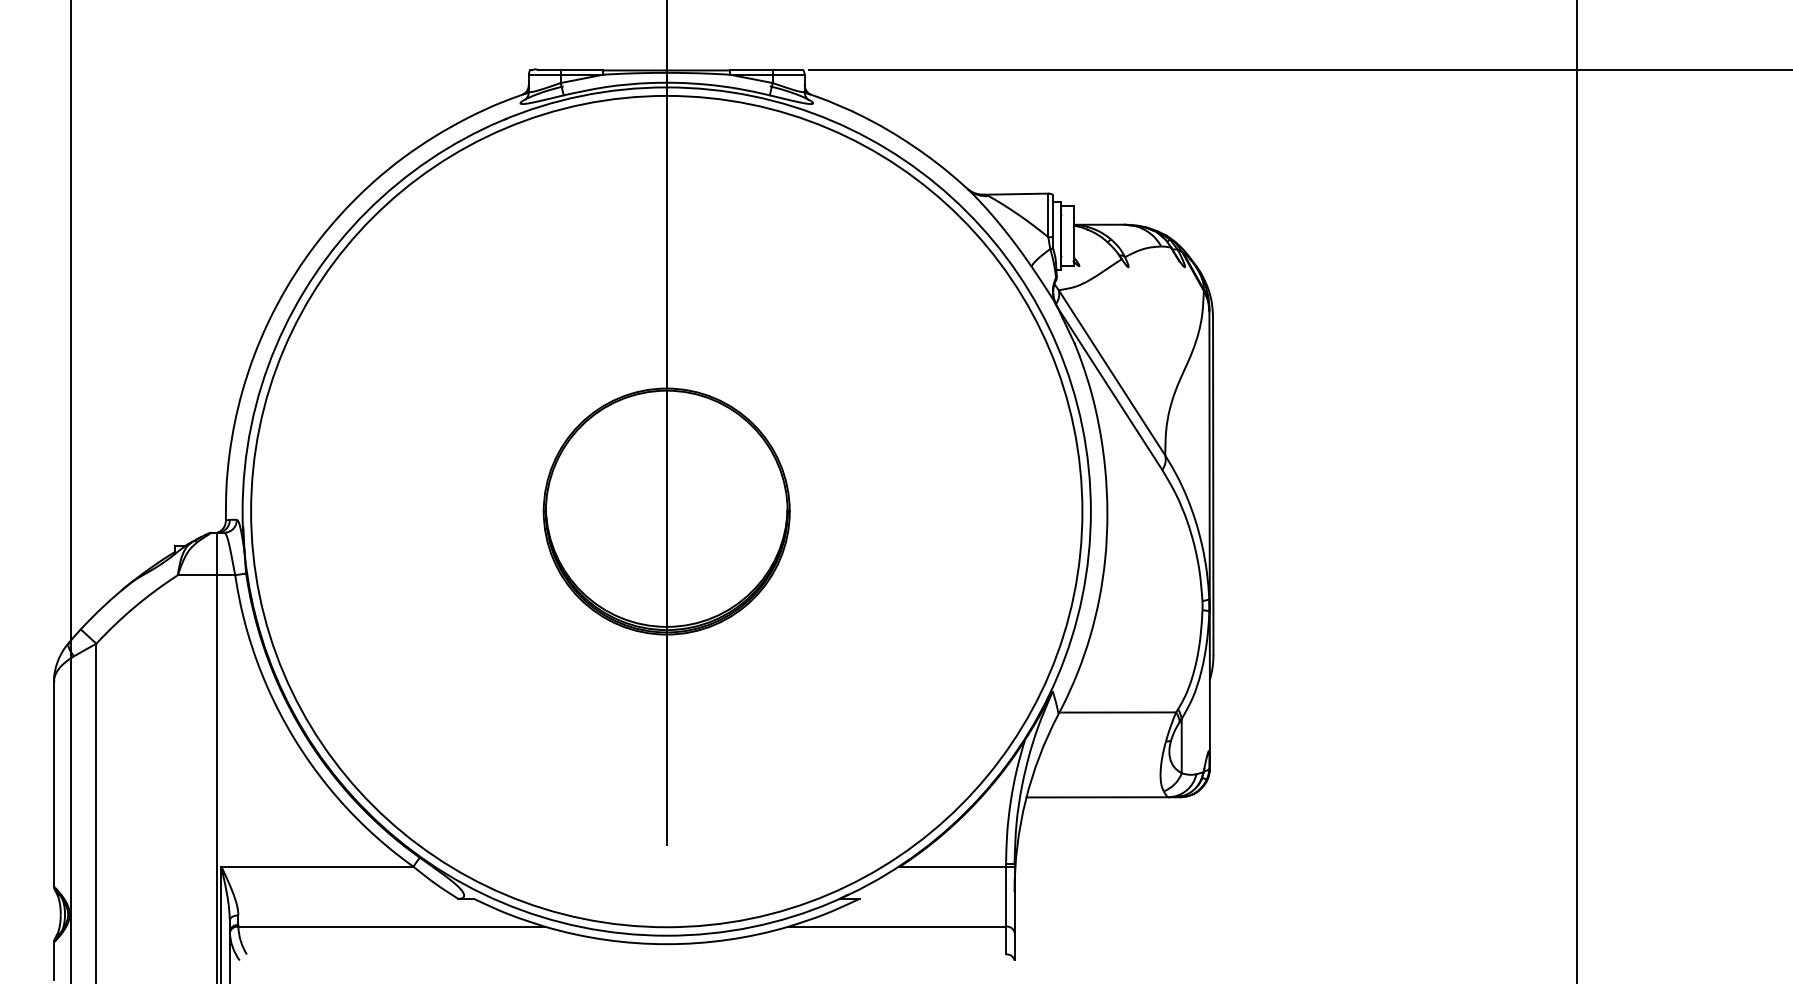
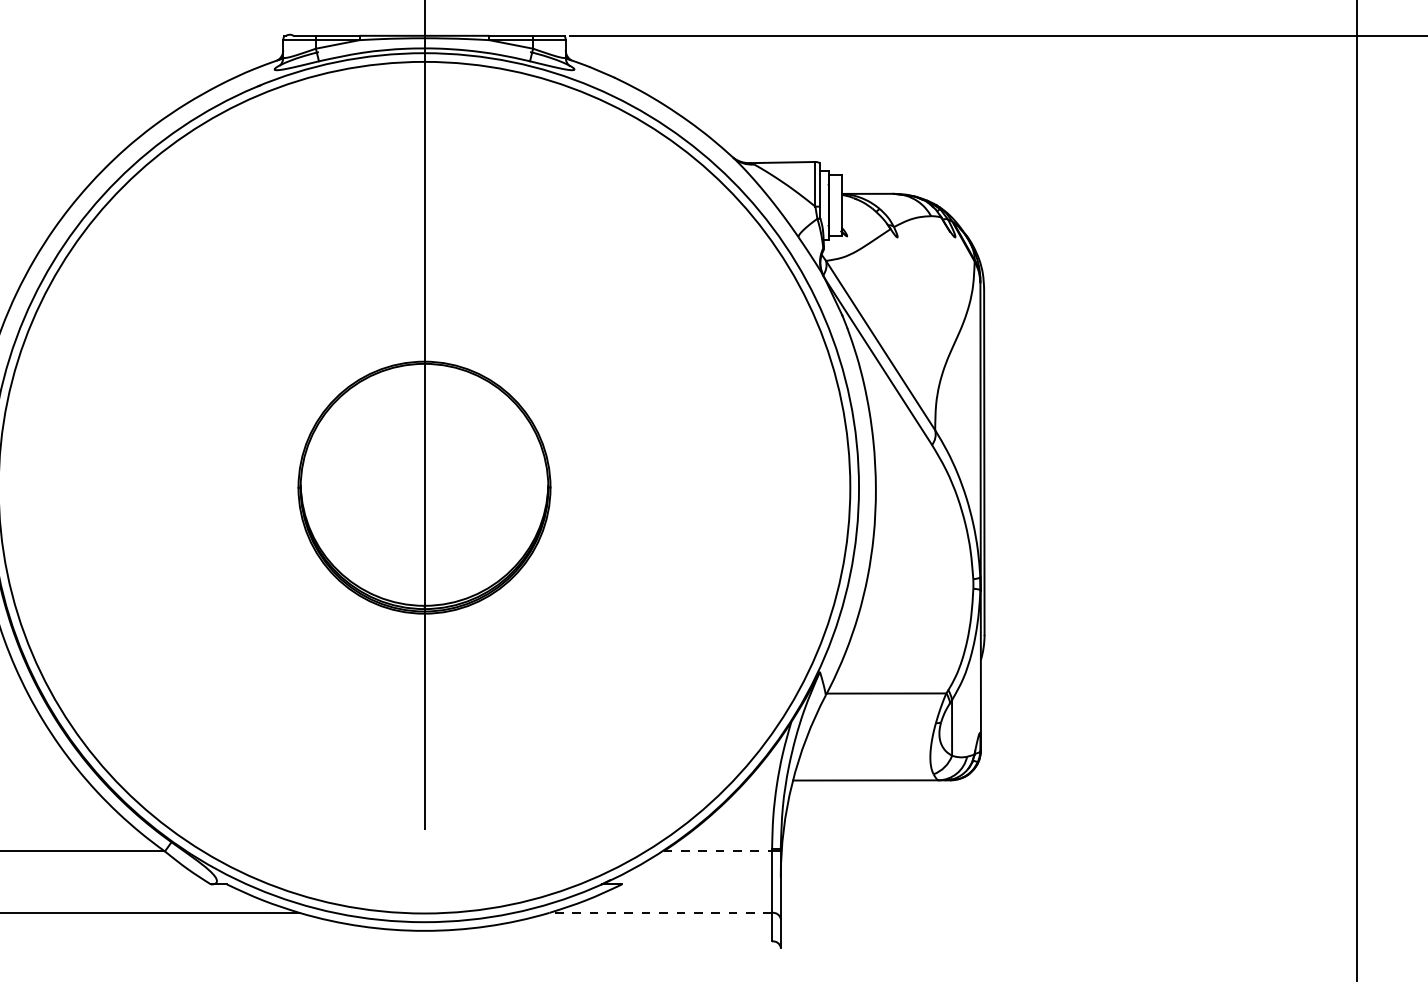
line: (953, 866) -> (718, 851), solid -> dashed
line: (897, 926) -> (660, 912), solid -> dashed

